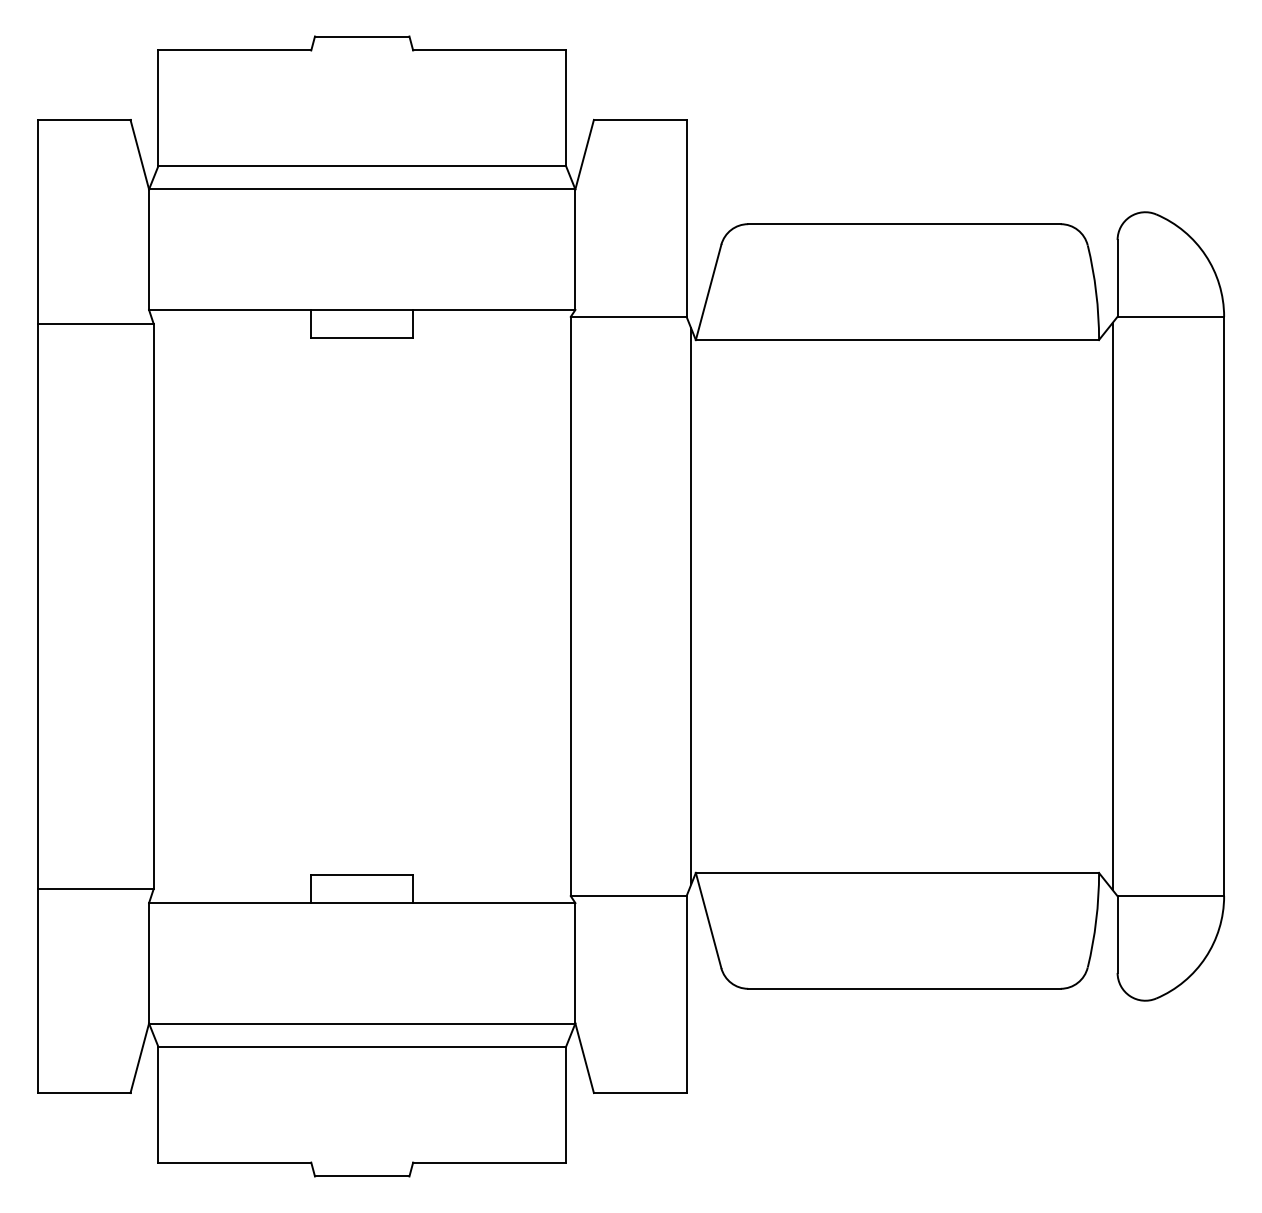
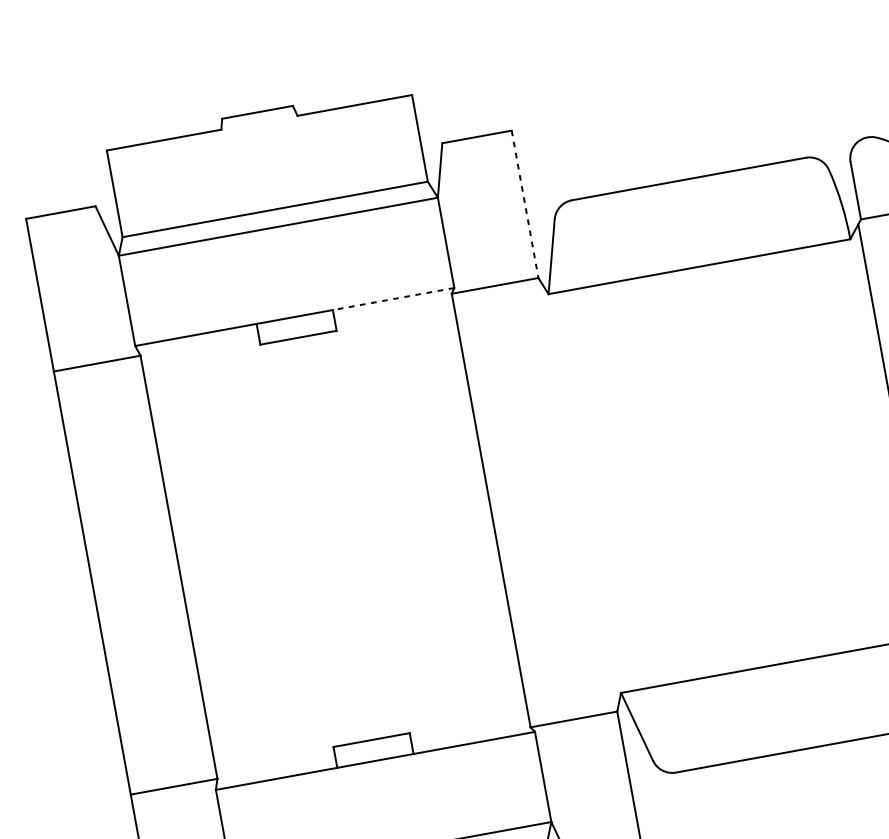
line: (686, 218) -> (525, 204), solid -> dashed
line: (493, 309) -> (392, 298), solid -> dashed
line: (691, 606) -> (581, 494), removed

